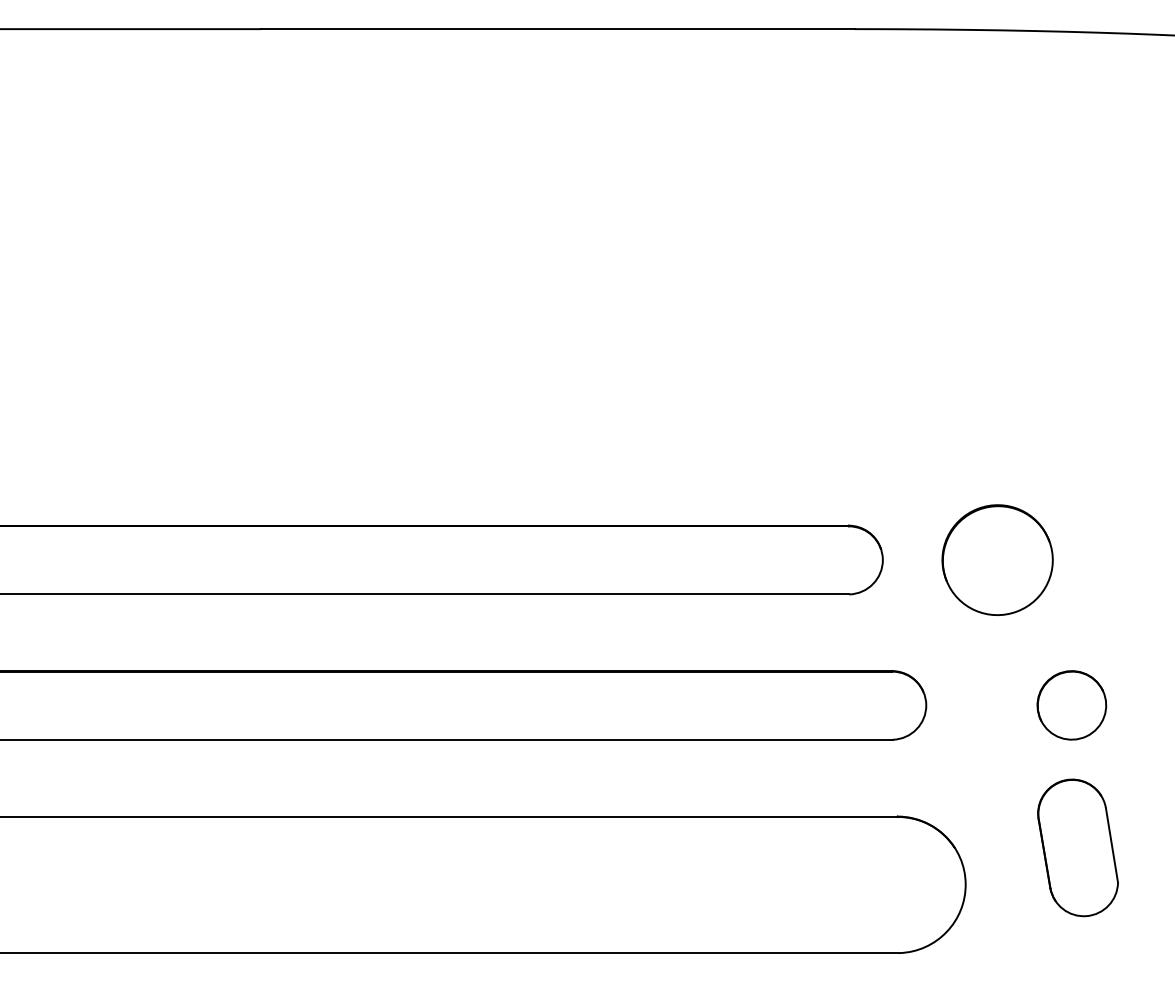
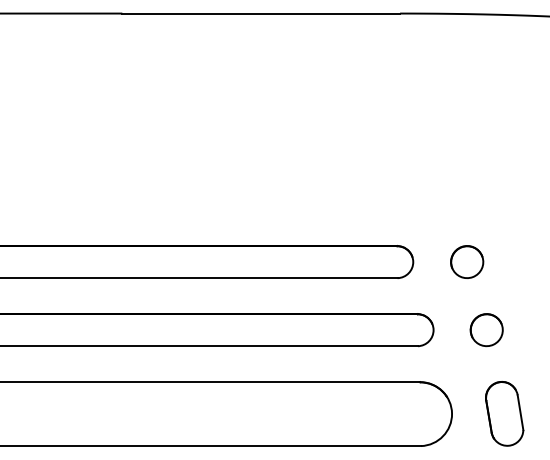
part: (998, 558) -> (467, 261), size x0.62
part: (1071, 706) -> (486, 330), moved
part: (1077, 847) -> (504, 413), moved

